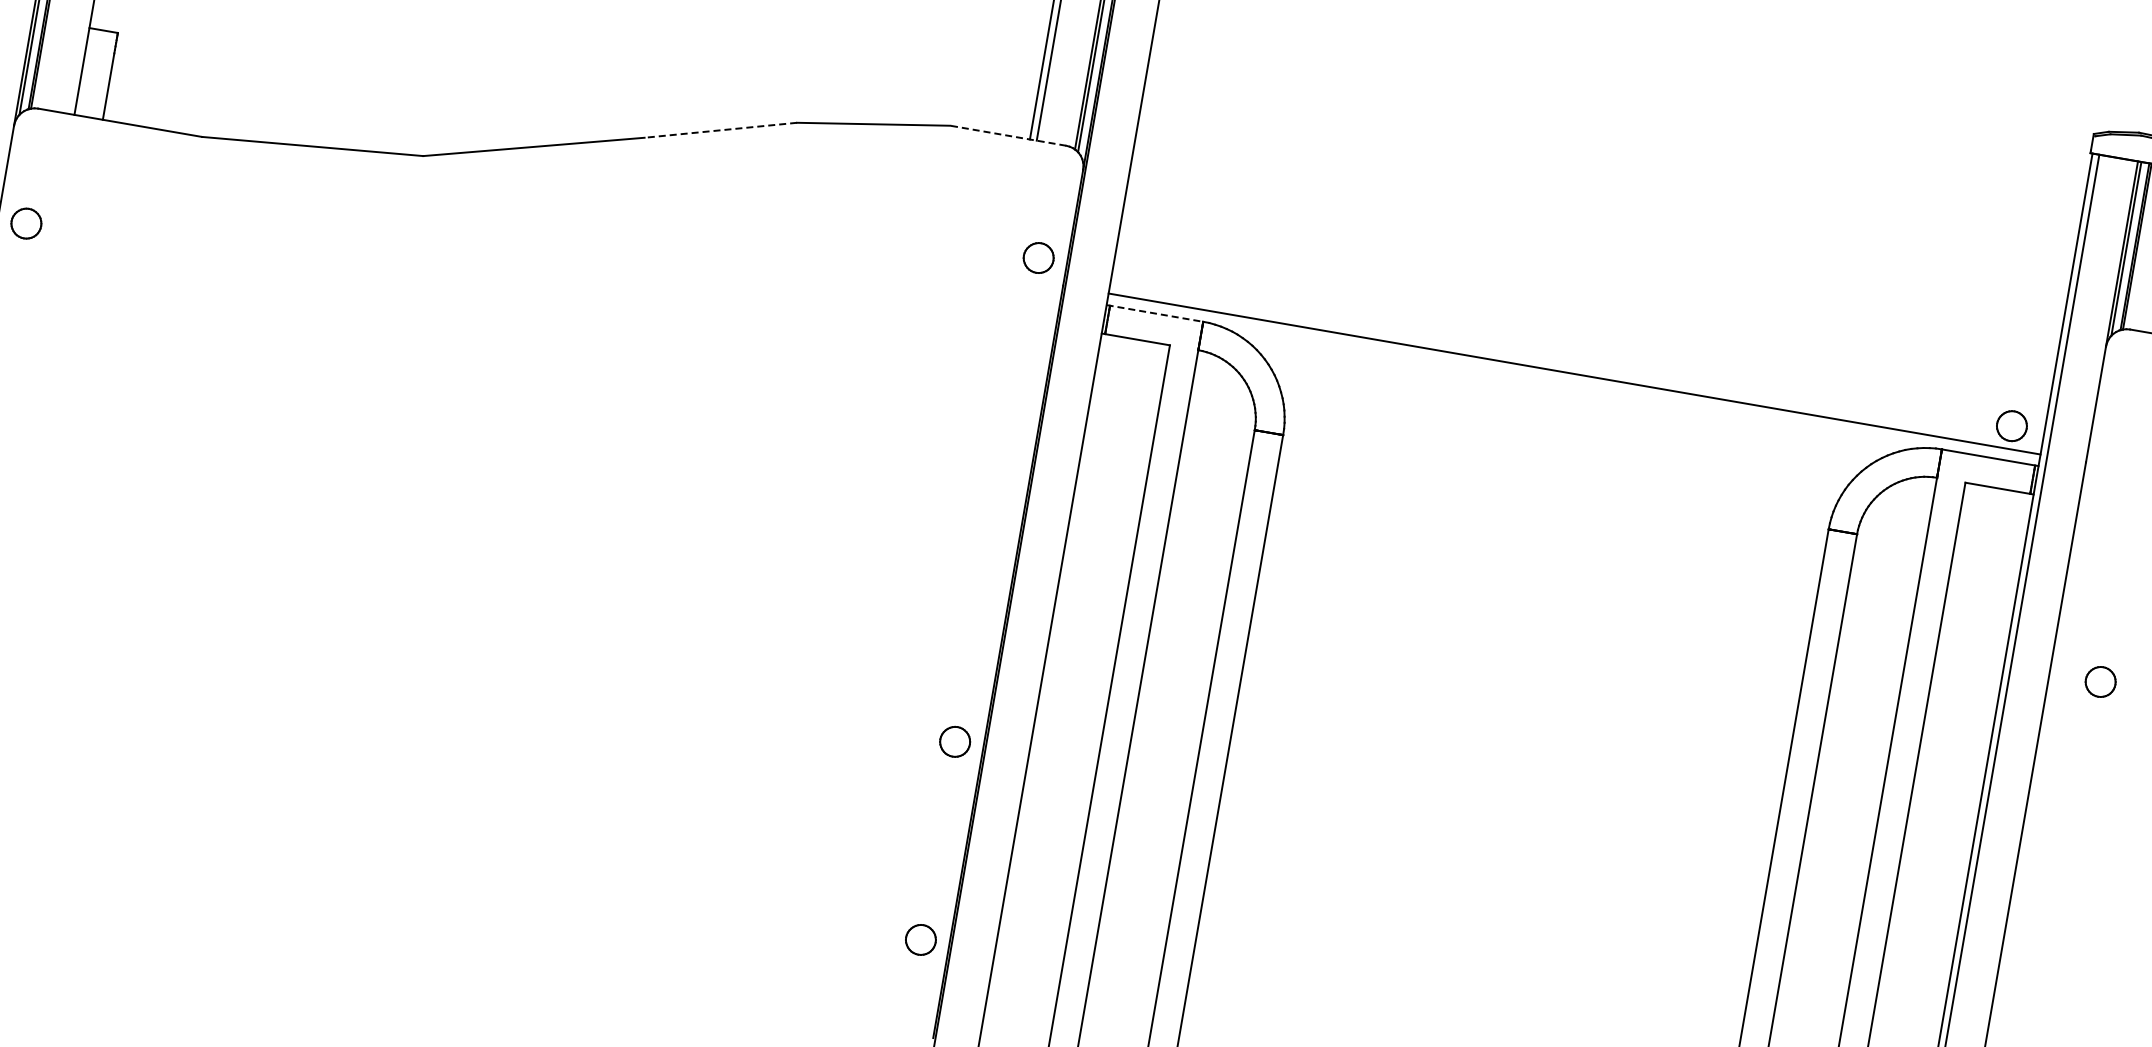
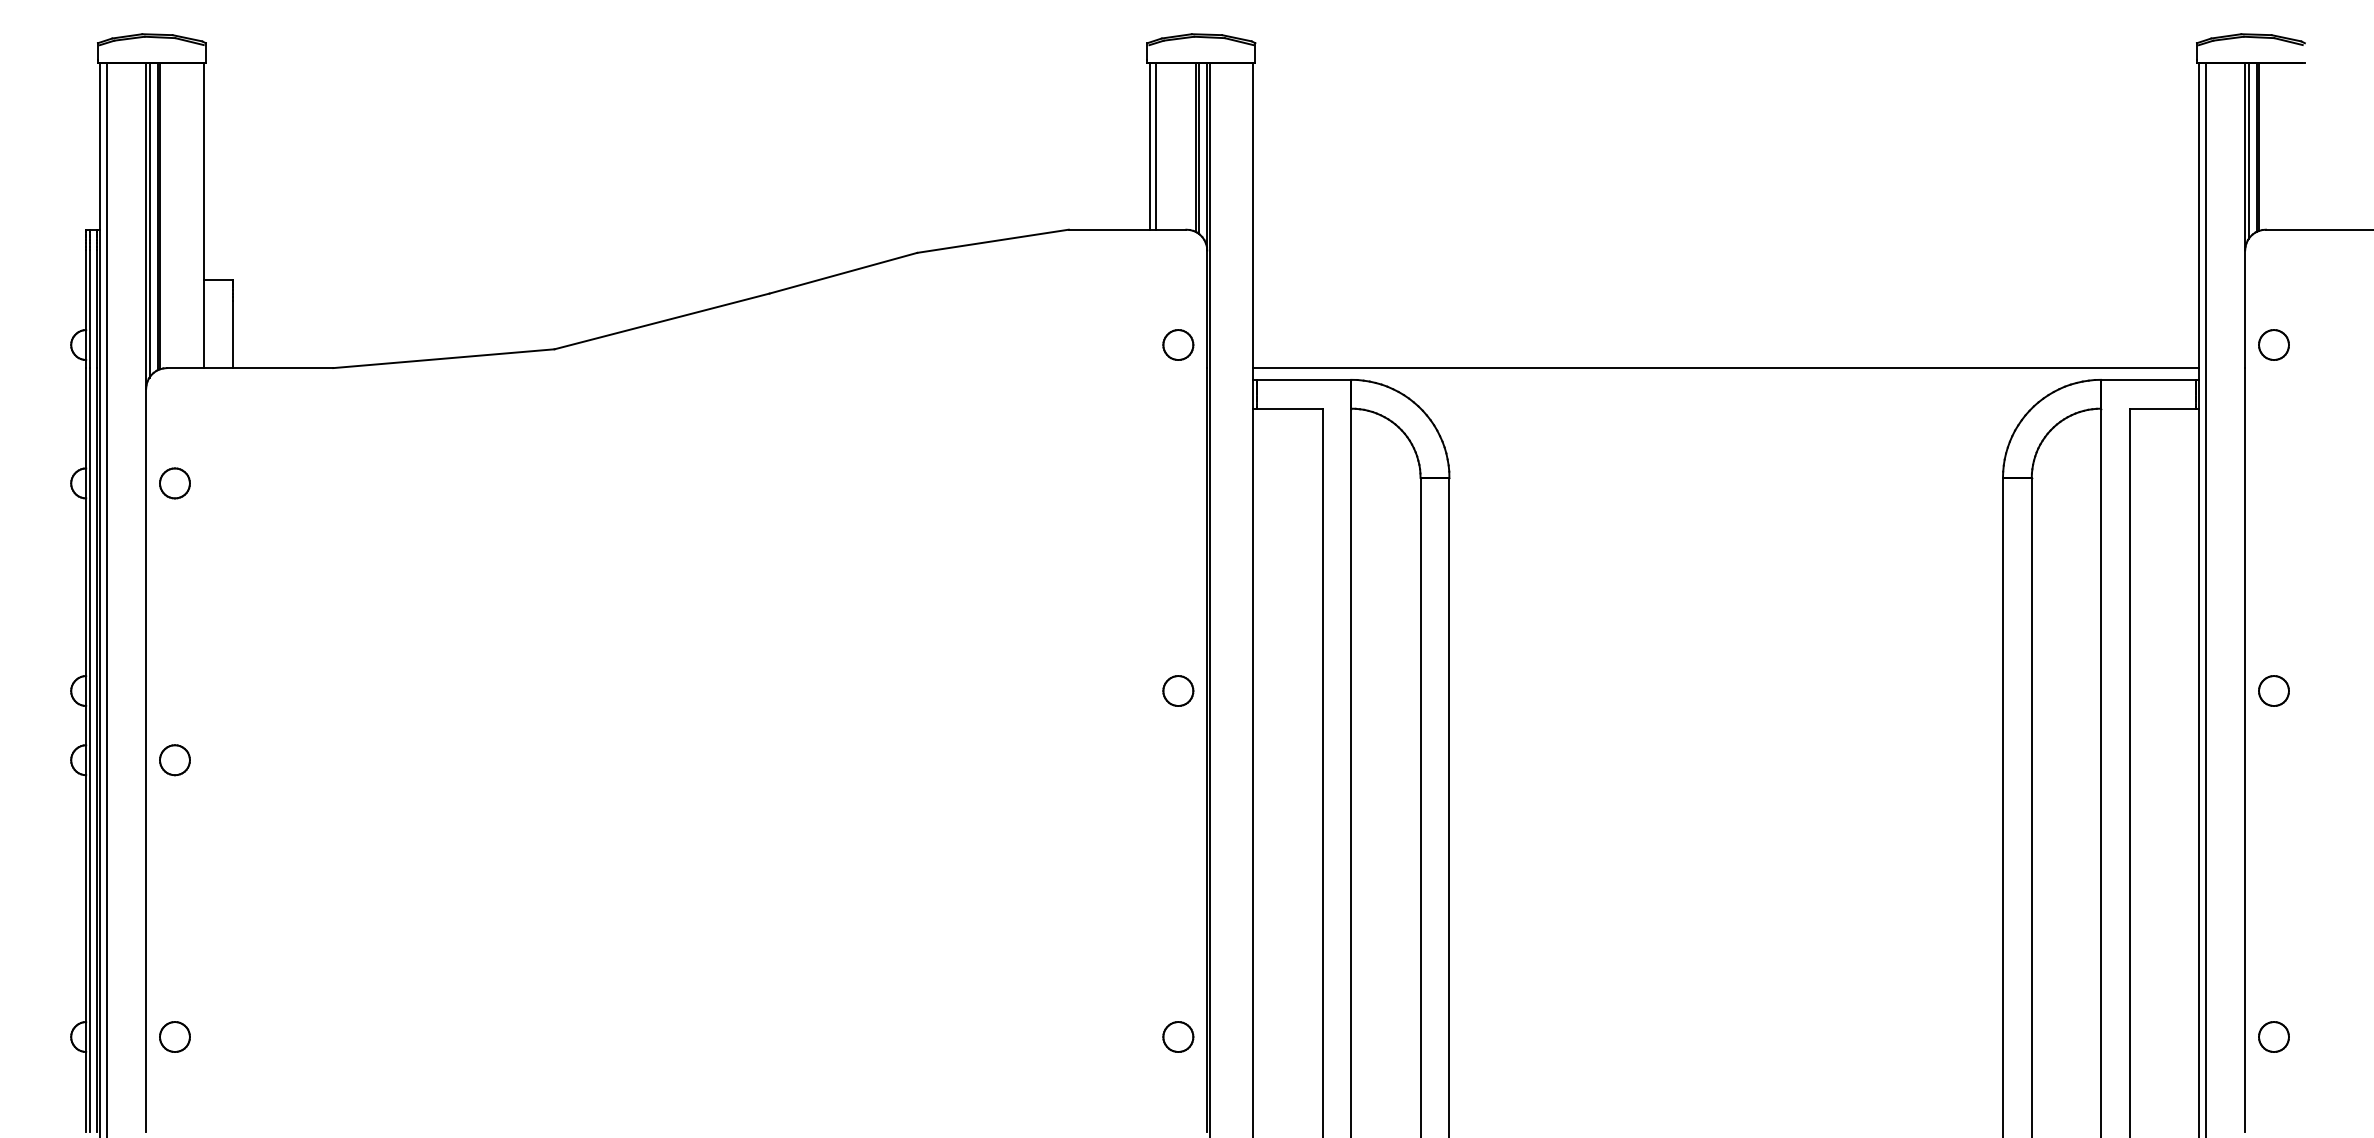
line: (720, 130) -> (843, 273), dashed -> solid
line: (1008, 135) -> (1127, 229), dashed -> solid
line: (1155, 313) -> (1302, 379), dashed -> solid
part: (2011, 425) -> (2273, 344), moved
part: (2100, 681) -> (2273, 690), moved
part: (955, 741) -> (1178, 690), moved

